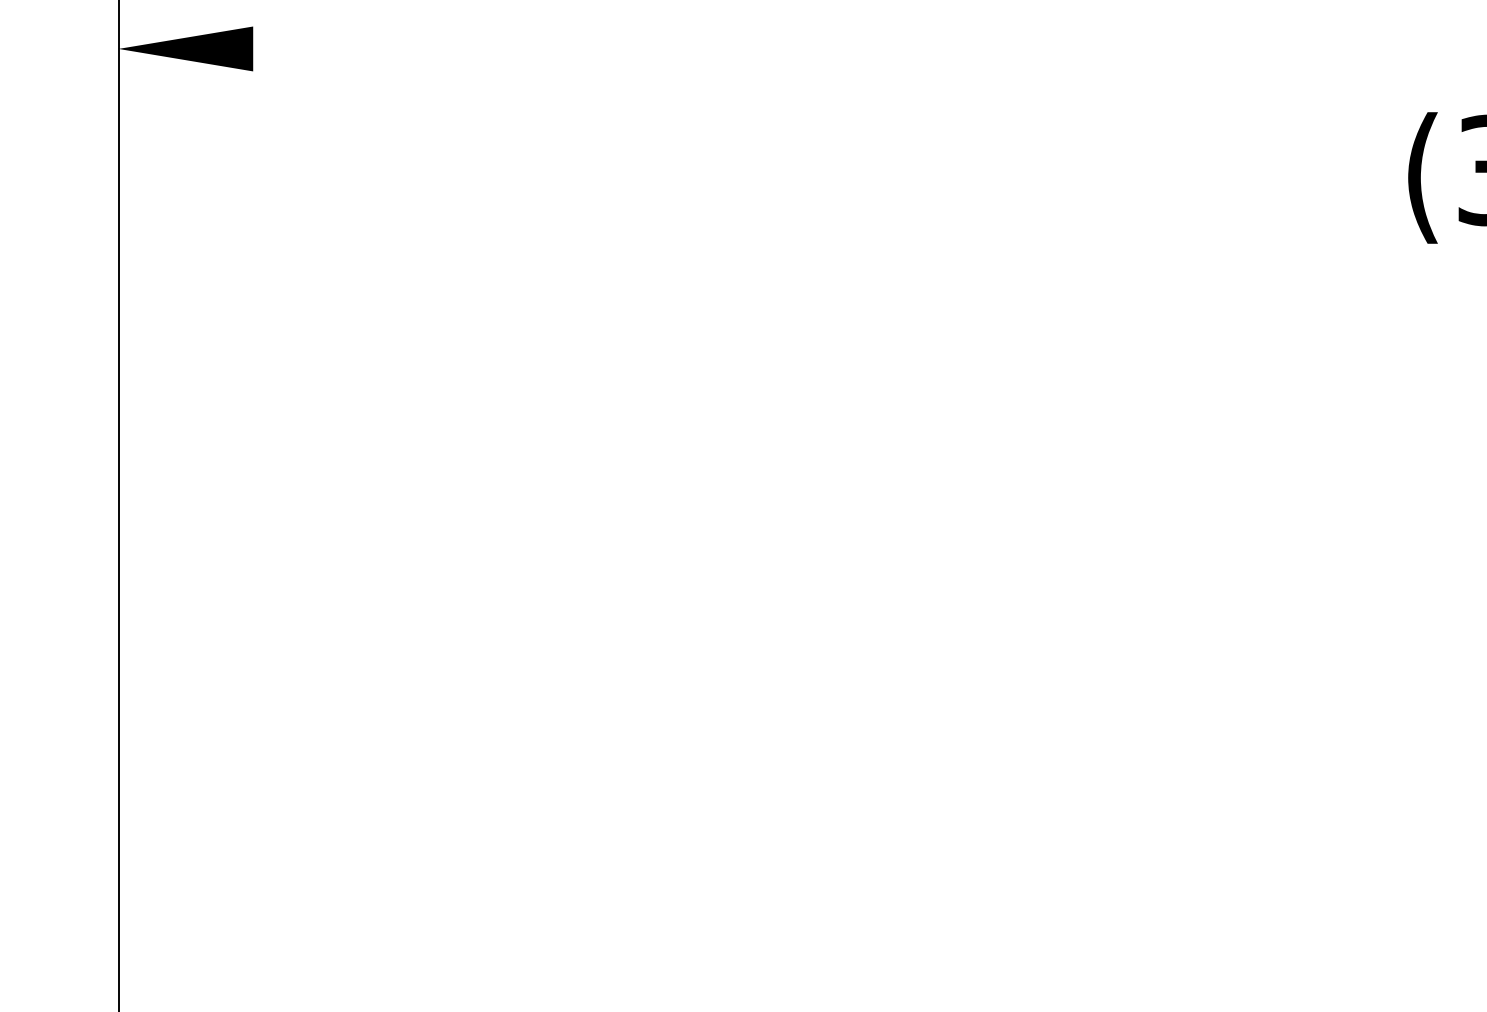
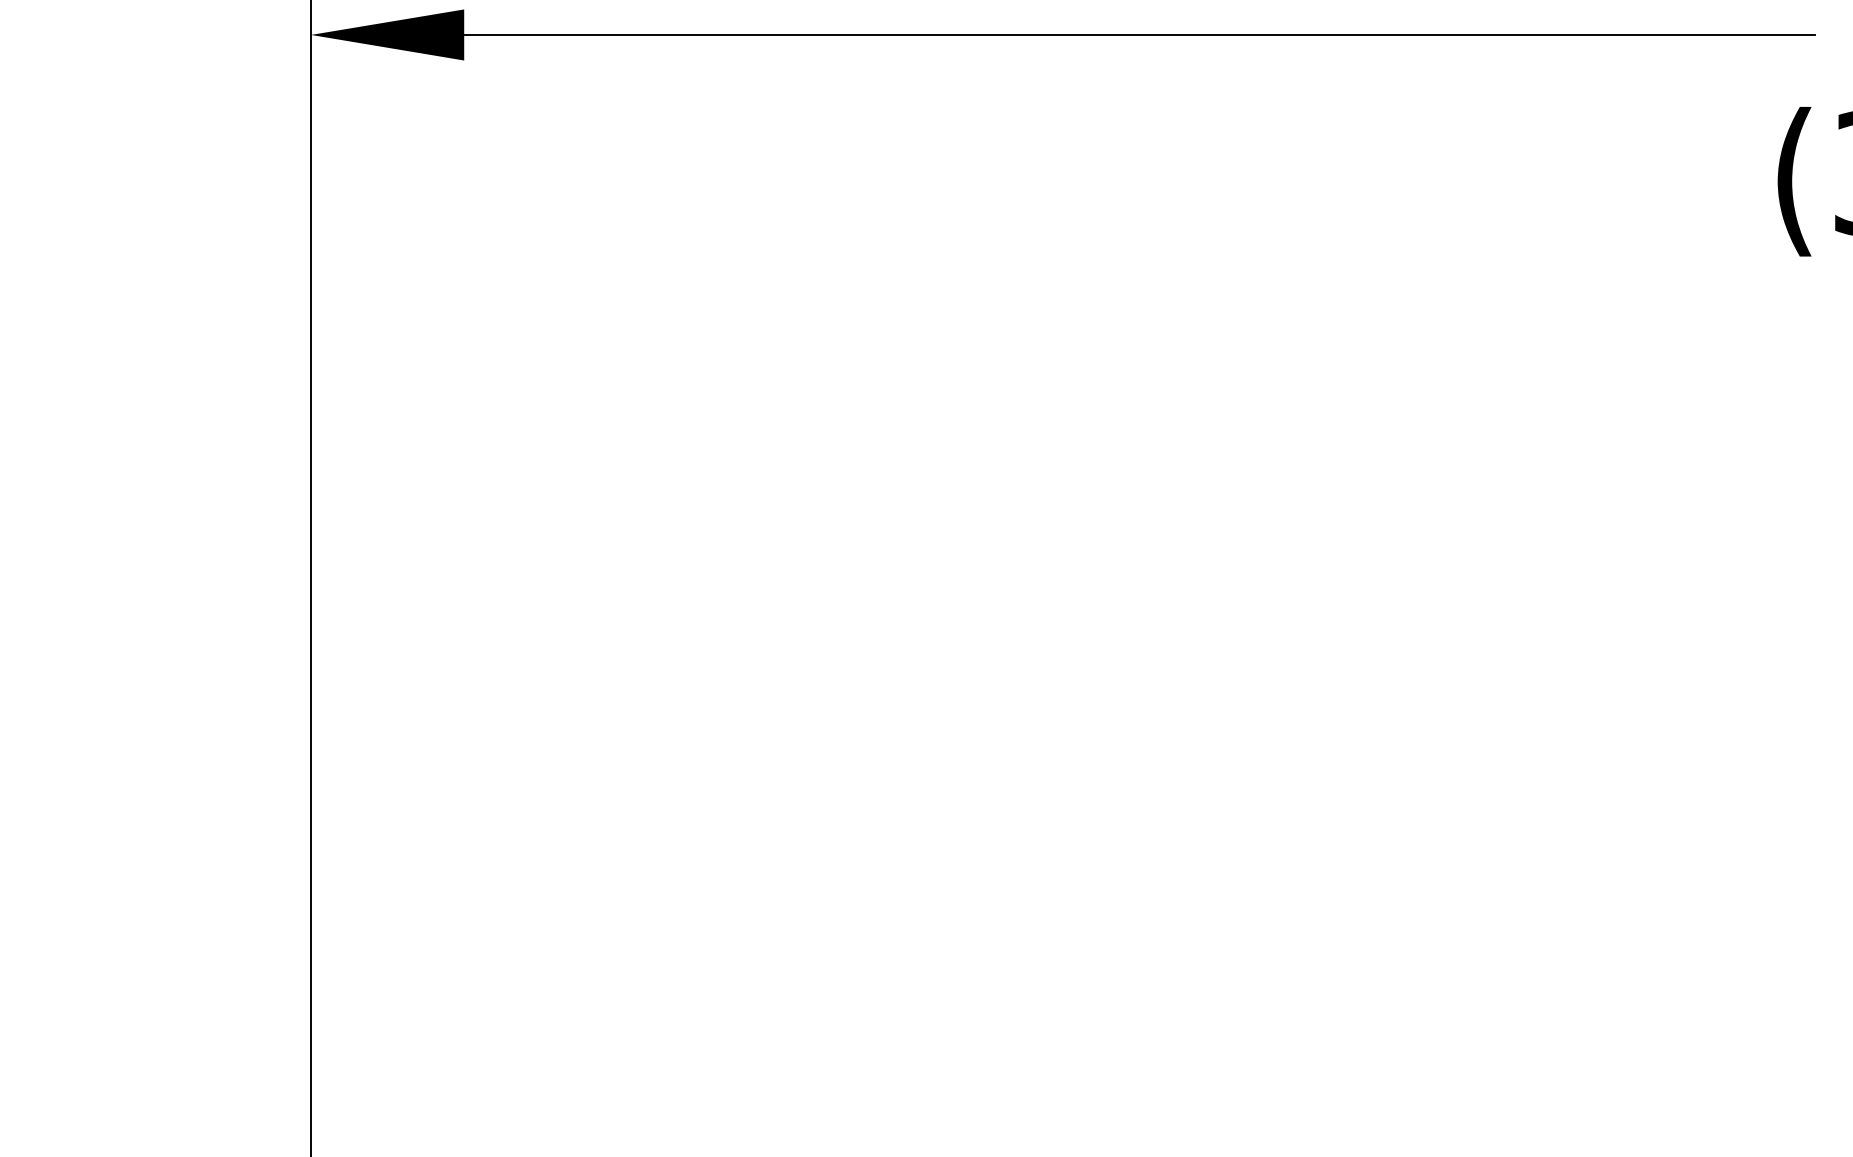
line: (846, 48) -> (1139, 34), added

